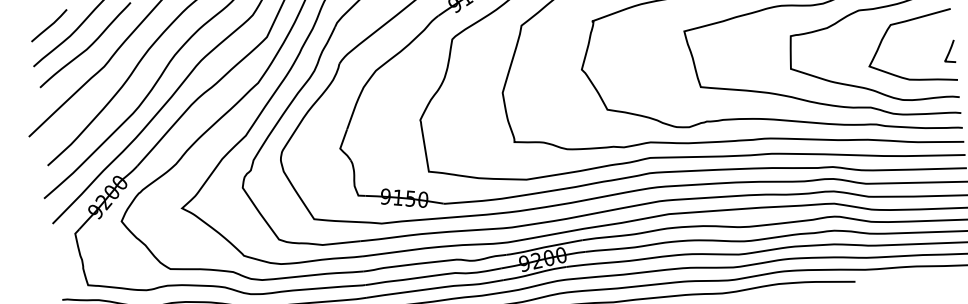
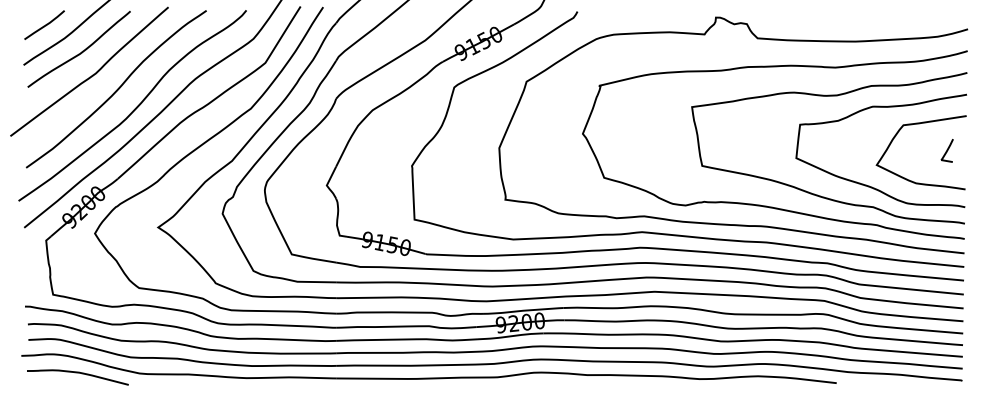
curve: (948, 51) -> (946, 150), moved

